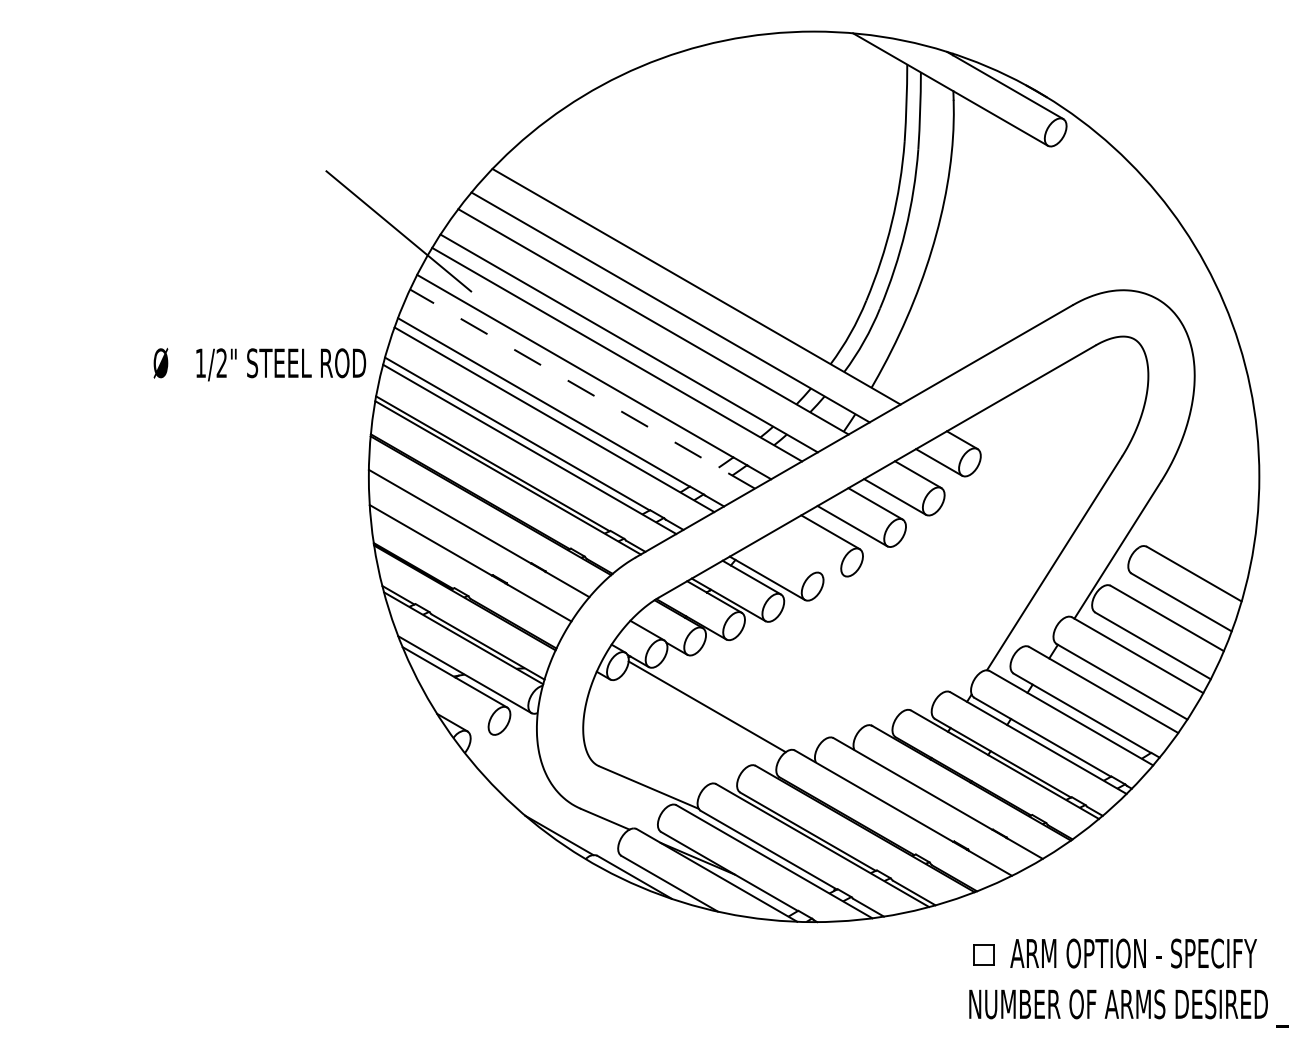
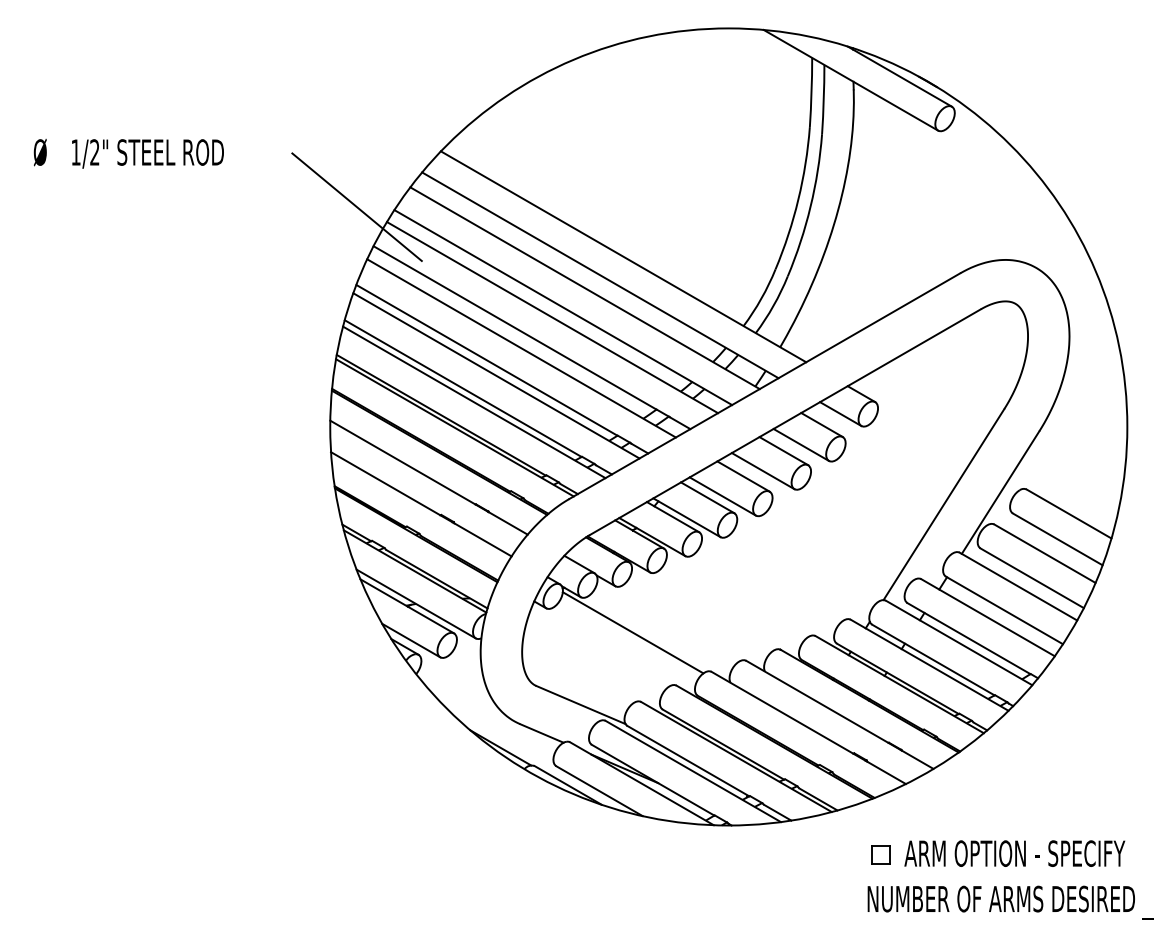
text: (259, 364) -> (128, 153), moved
line: (582, 388) -> (521, 347), dashed -> solid
line: (807, 554) -> (722, 496), added
line: (790, 555) -> (707, 497), added
line: (458, 715) -> (410, 640), added

